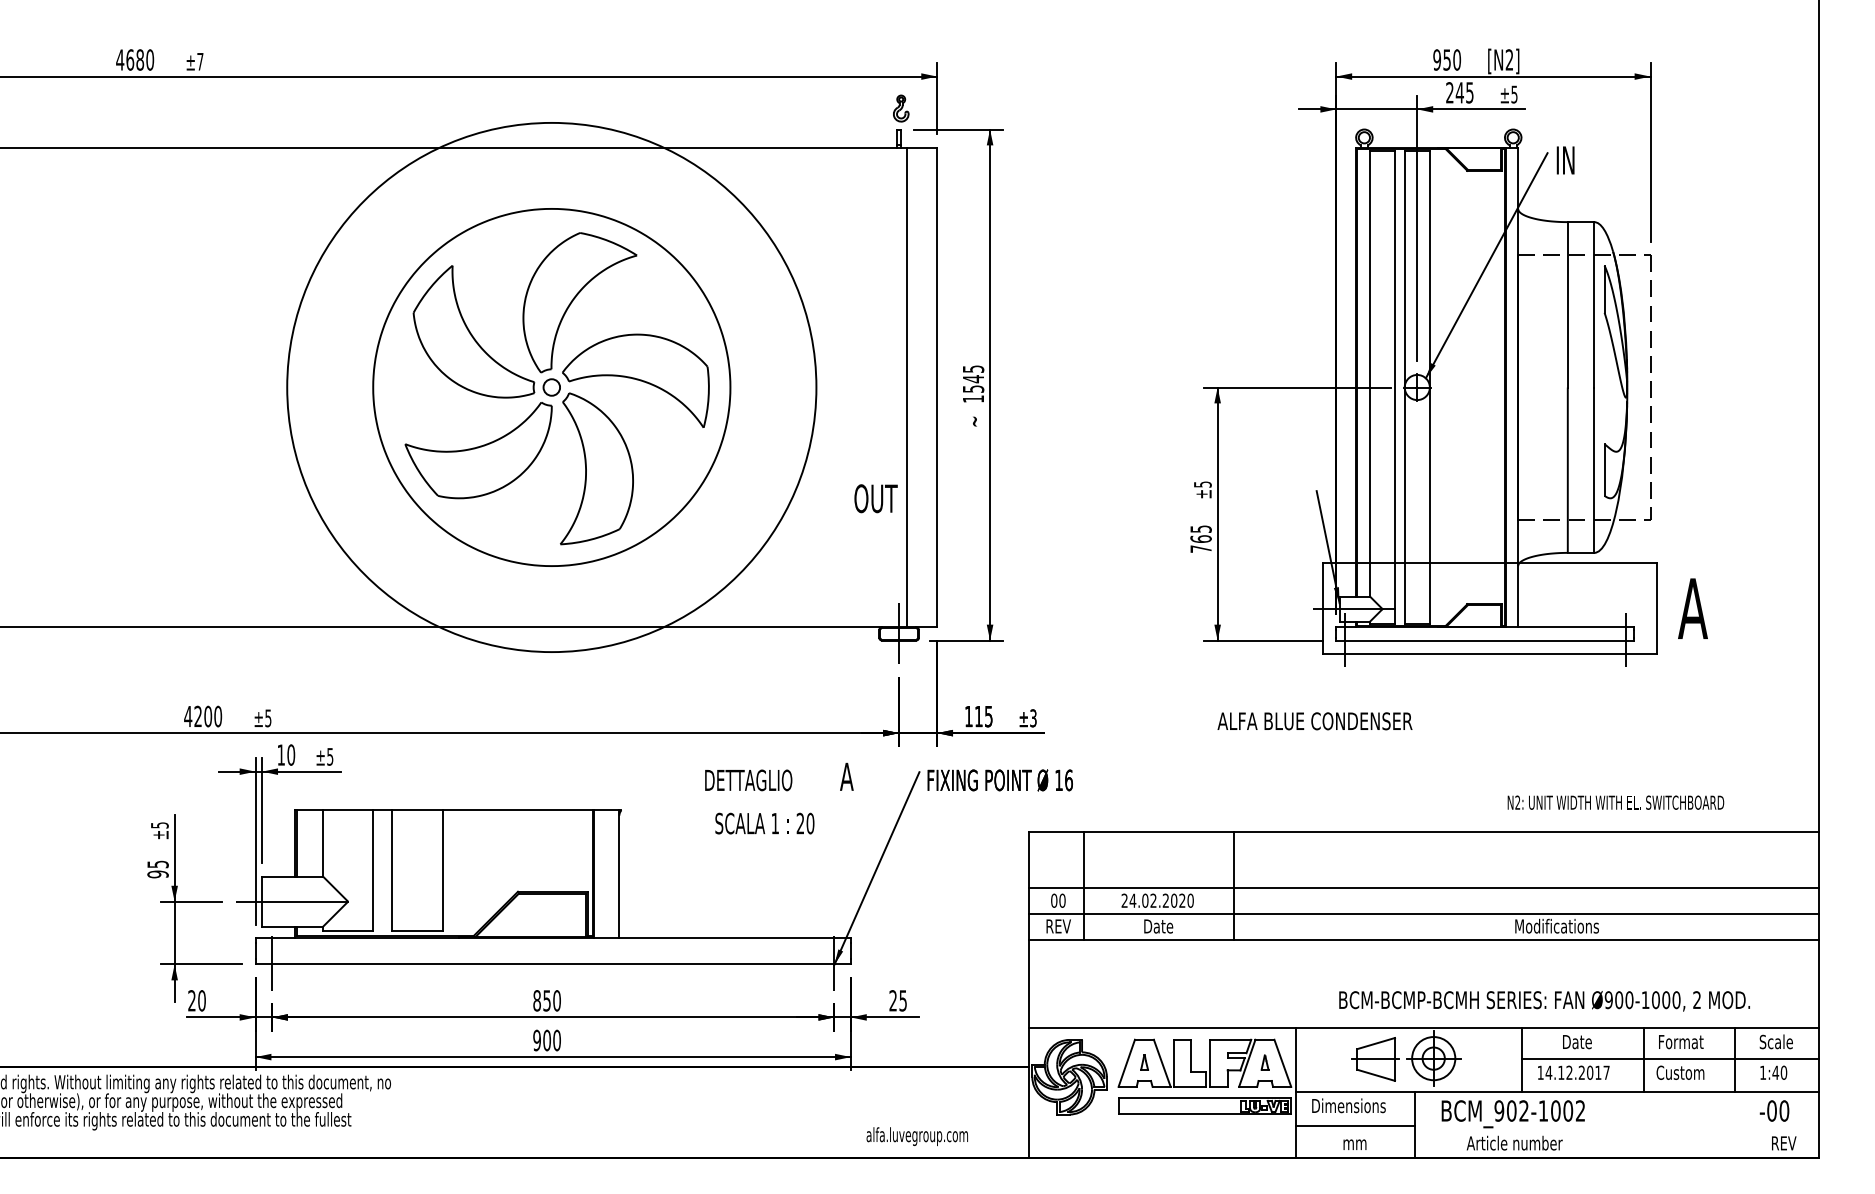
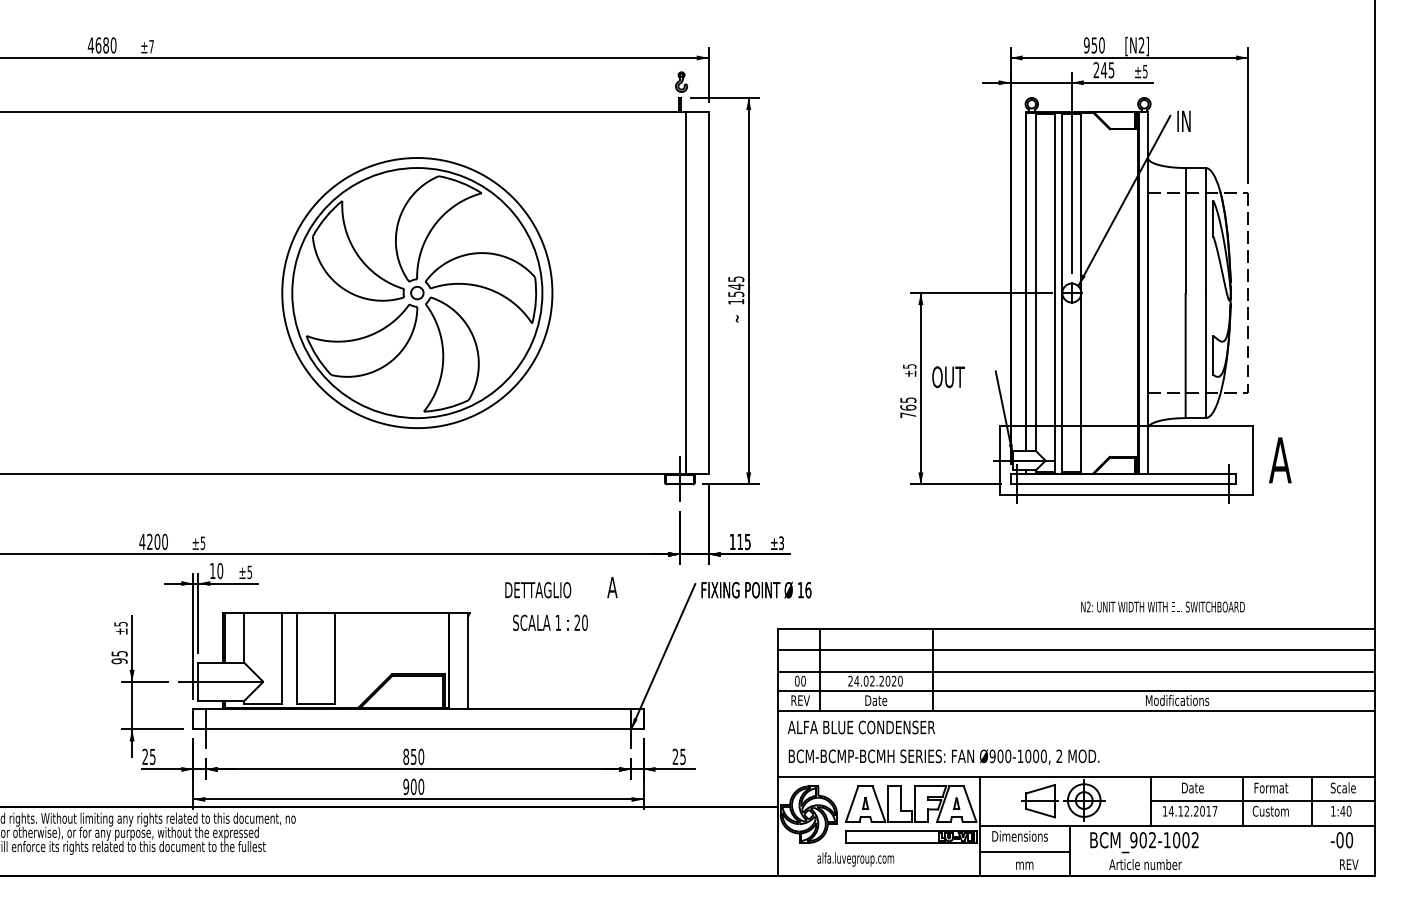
circle: (552, 388) -> (417, 293), size x0.62
text: (876, 499) -> (948, 377), moved
text: (1313, 721) -> (860, 727), moved
text: (779, 798) -> (561, 603), moved
text: (1615, 801) -> (1162, 606), moved
line: (1423, 860) -> (1076, 650), added
text: (201, 1000) -> (152, 756), 20 -> 25
text: (1543, 1000) -> (943, 756), moved
text: (917, 1136) -> (855, 859), moved

